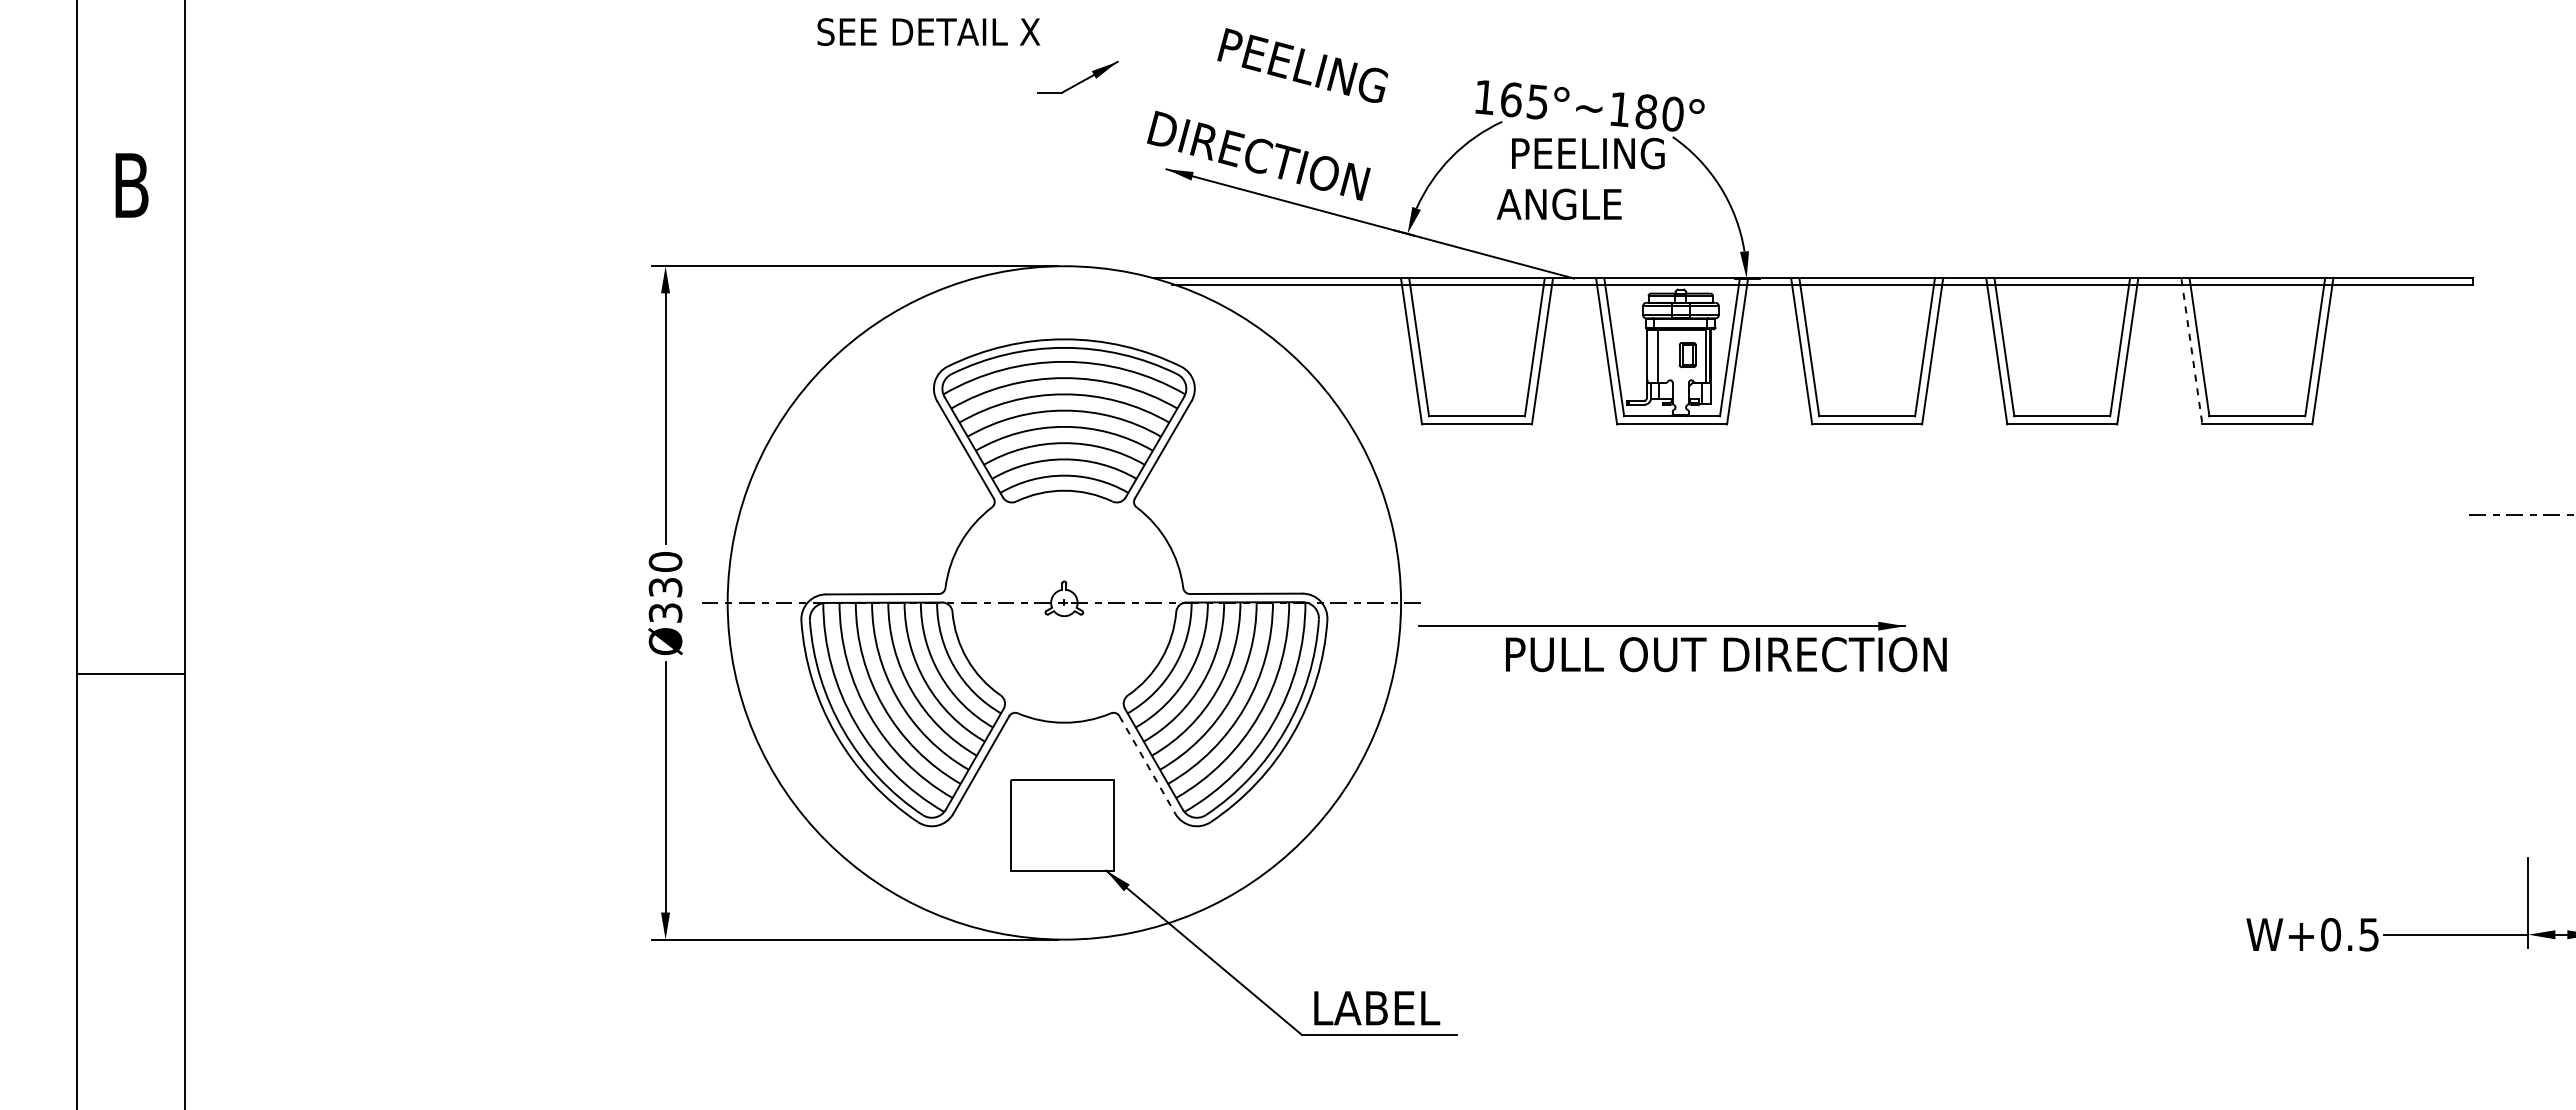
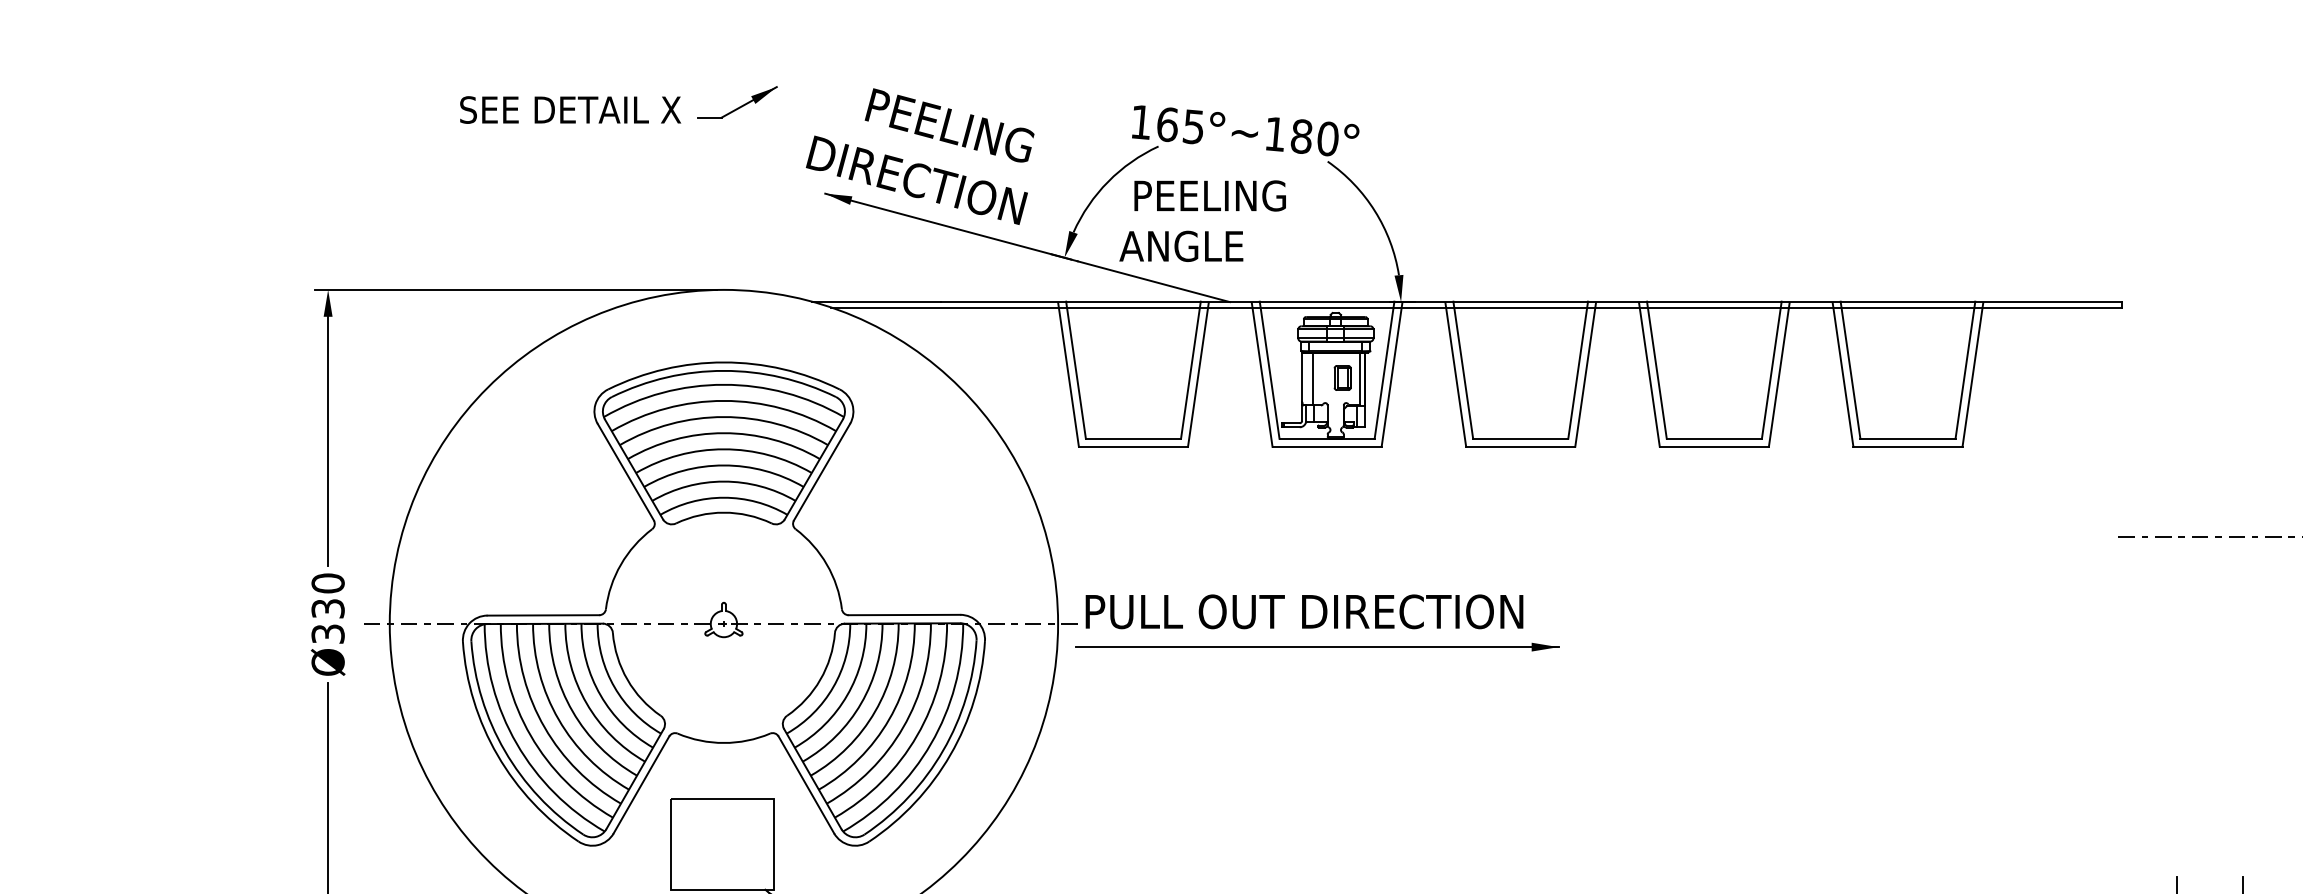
text: (928, 31) -> (570, 109), moved
text: (1302, 65) -> (949, 125), moved
text: (1580, 178) -> (1202, 220), moved
line: (2192, 352) -> (1843, 375), dashed -> solid
text: (1726, 654) -> (1304, 611), moved
line: (1147, 765) -> (806, 785), dashed -> solid

